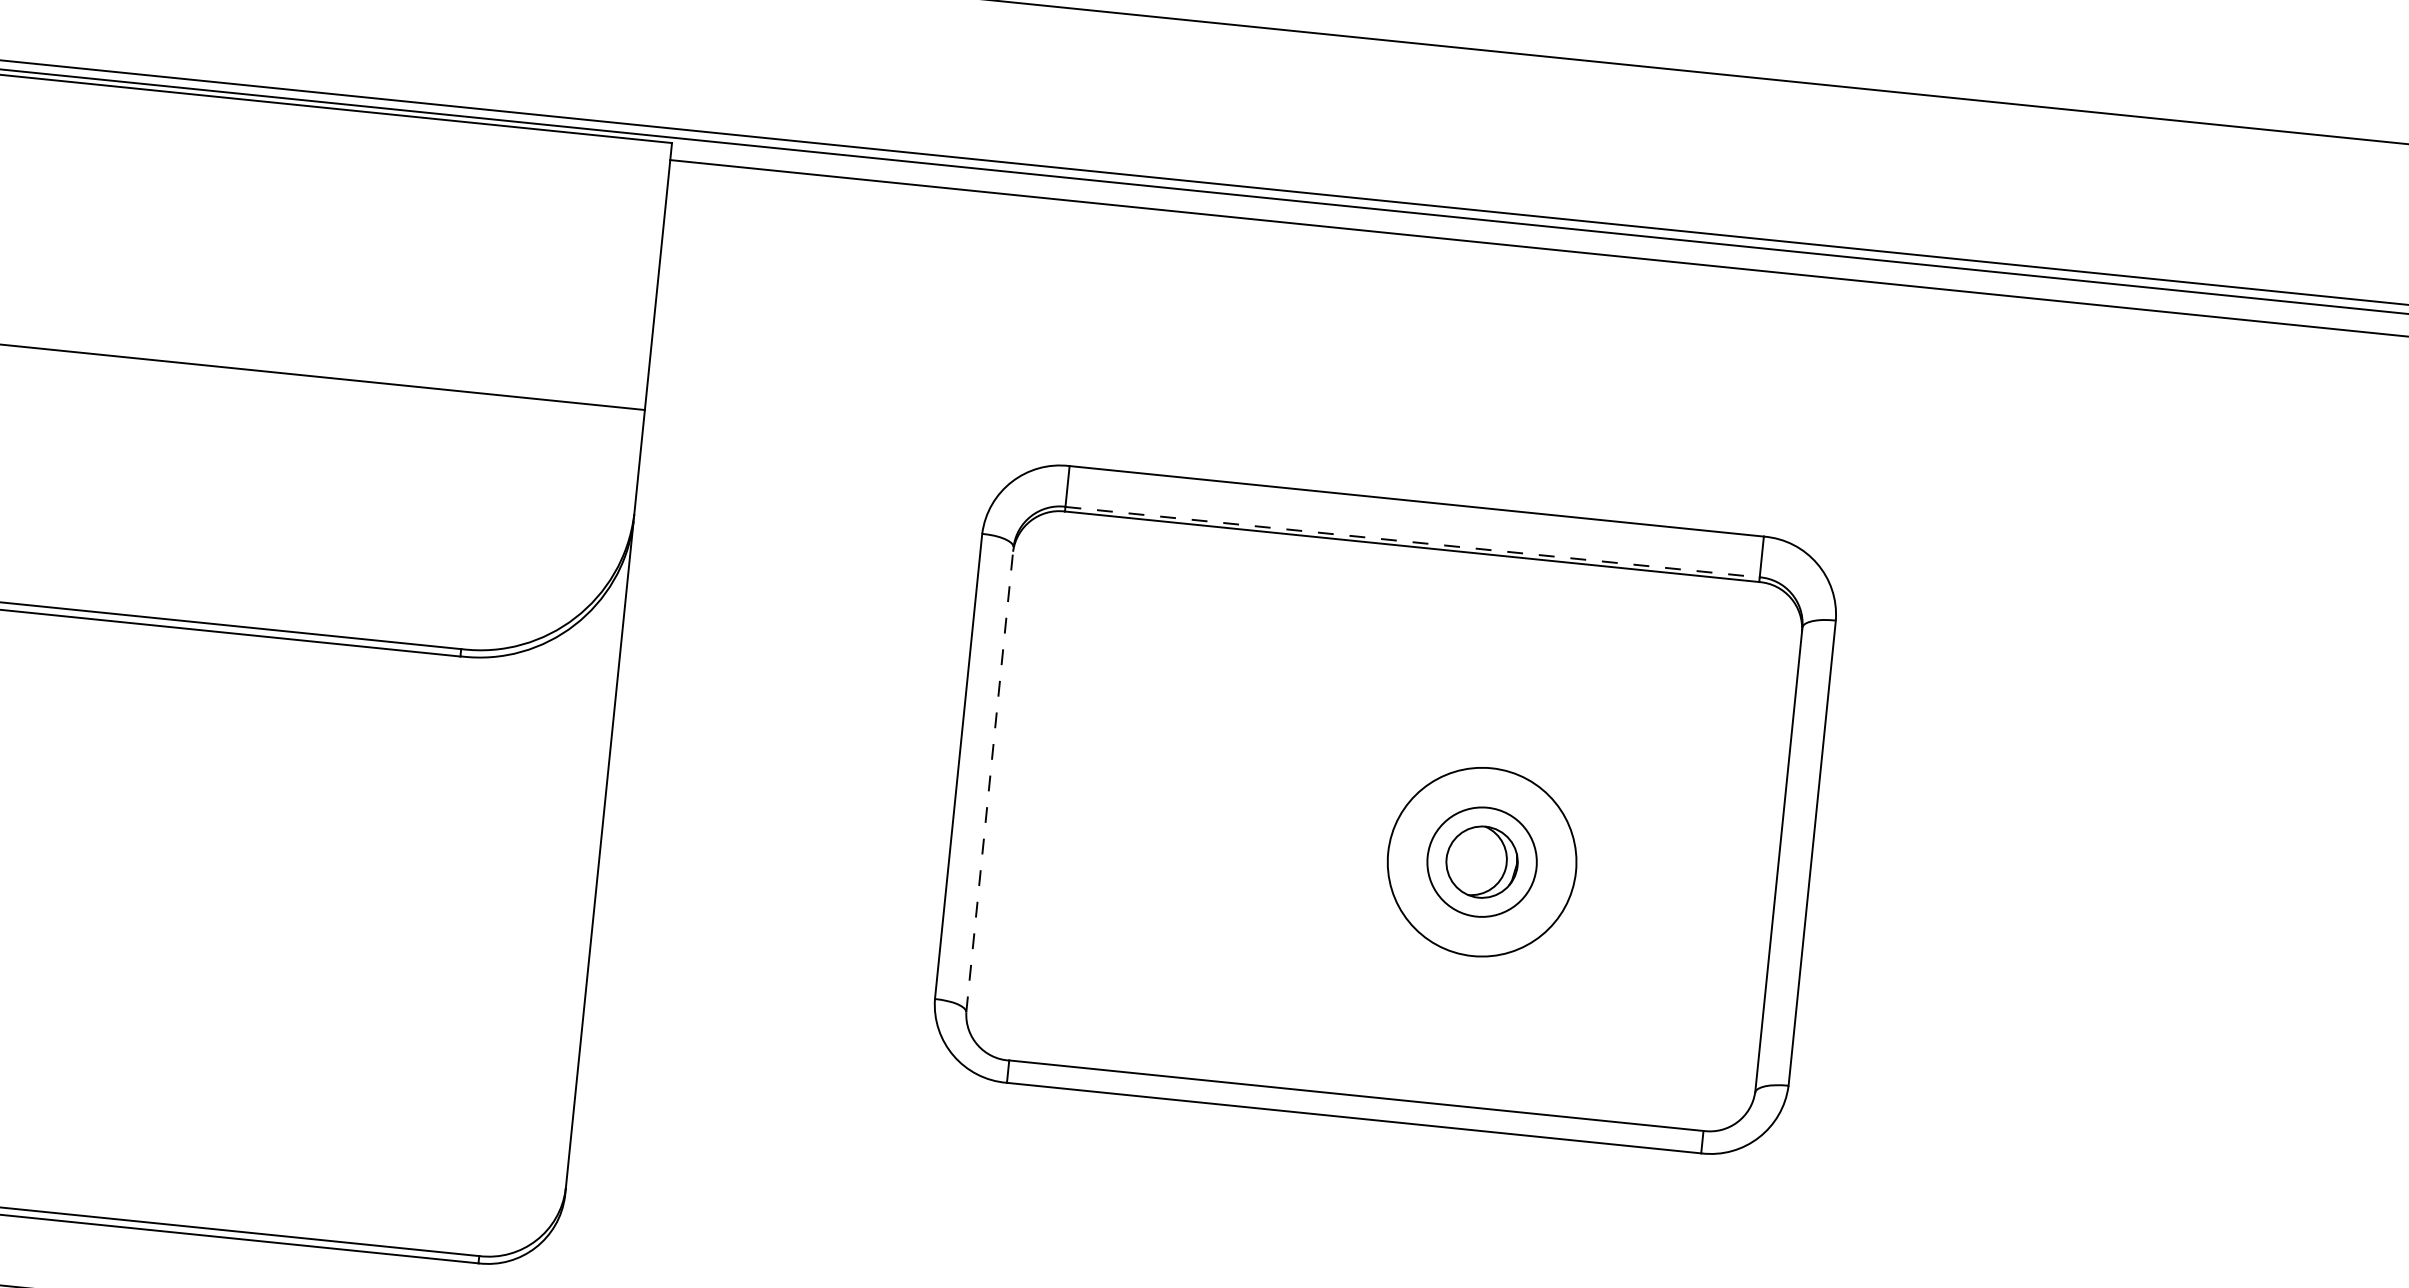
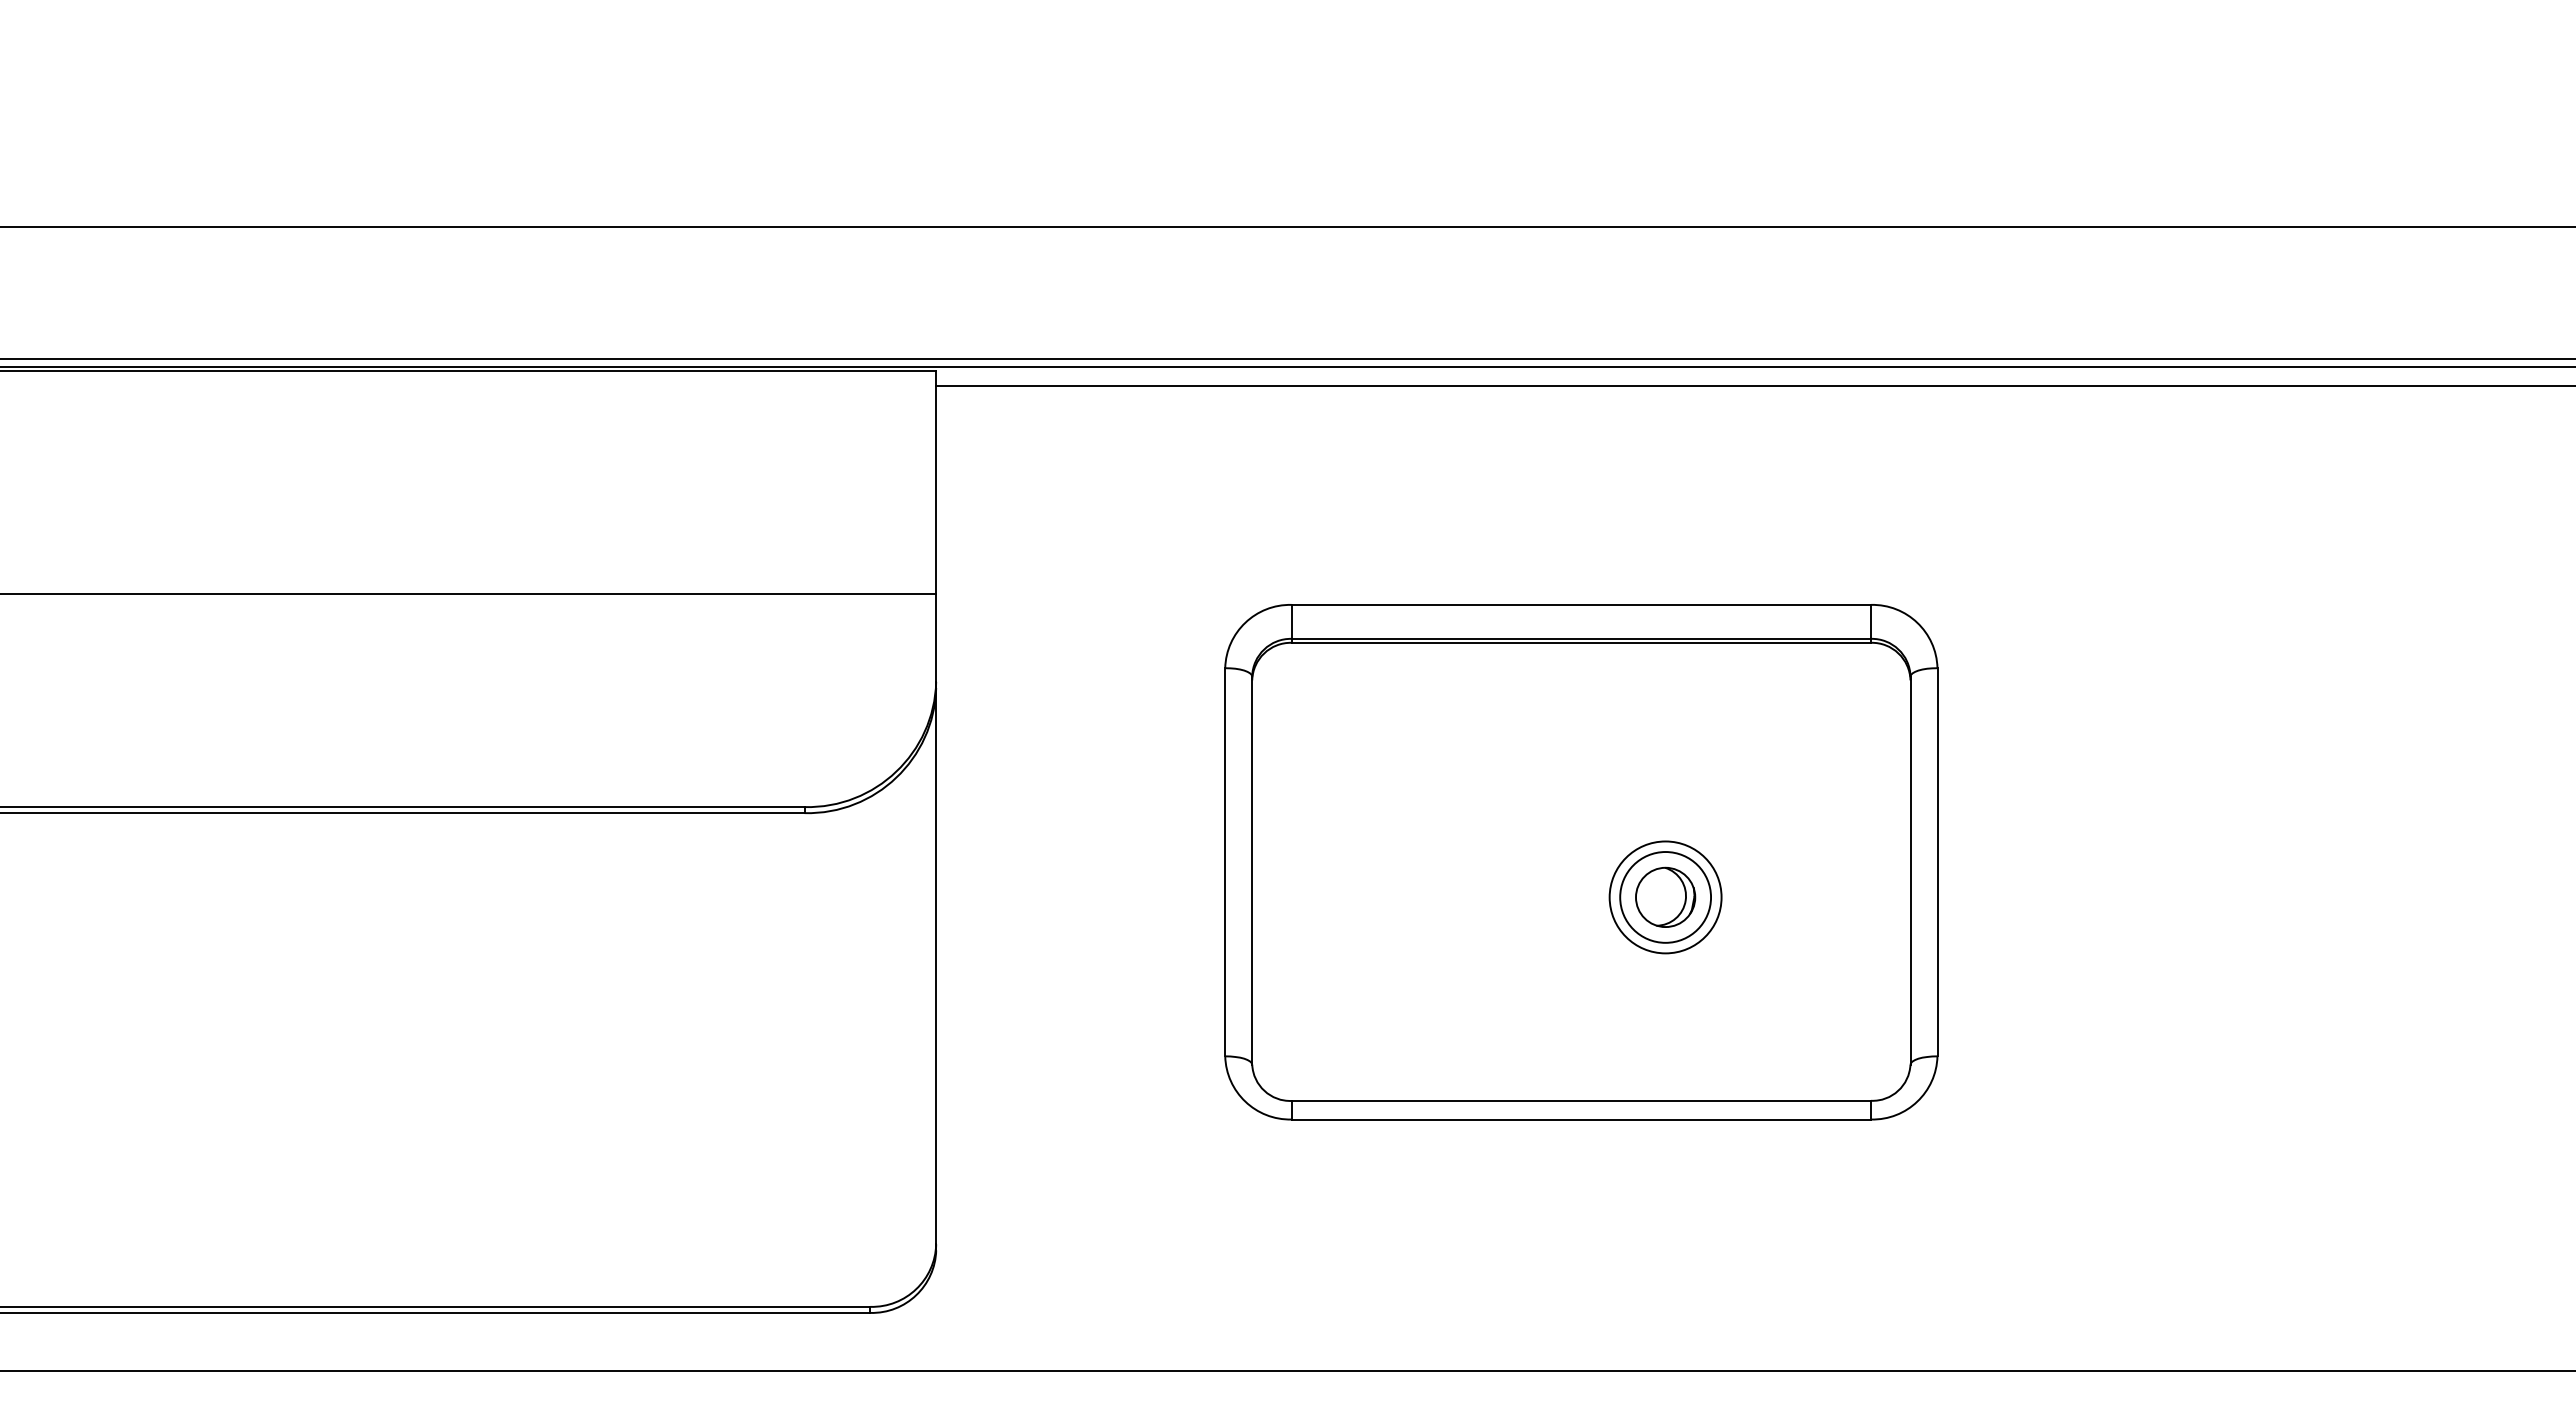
line: (1412, 541) -> (1581, 638), dashed -> solid
line: (990, 779) -> (1252, 870), dashed -> solid
circle: (1481, 862) -> (1665, 897), size x0.71

